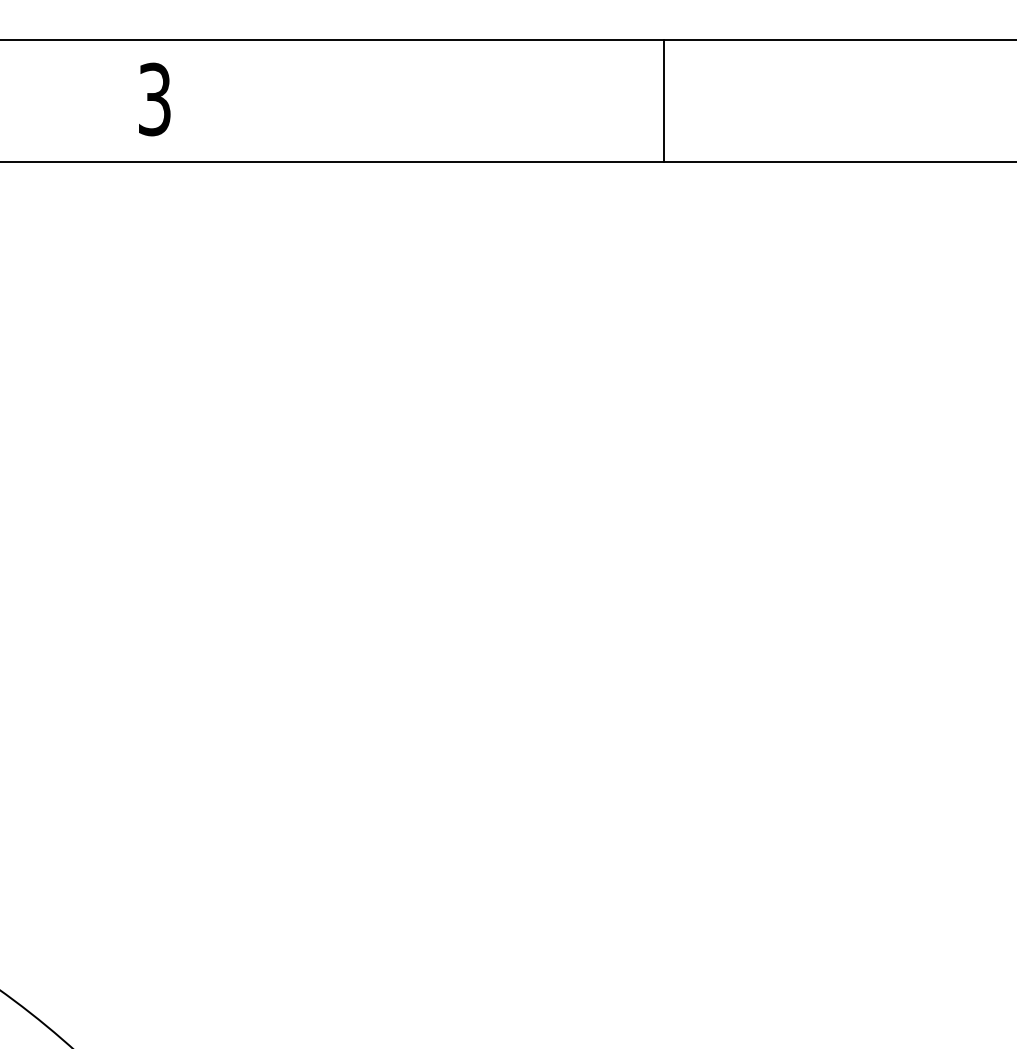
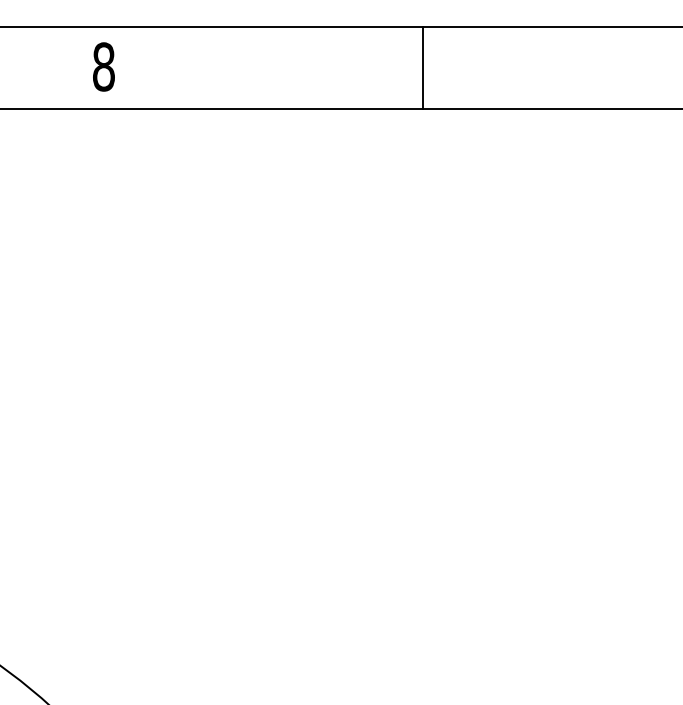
text: (154, 98) -> (103, 66), 3 -> 8
line: (663, 100) -> (422, 67), moved

